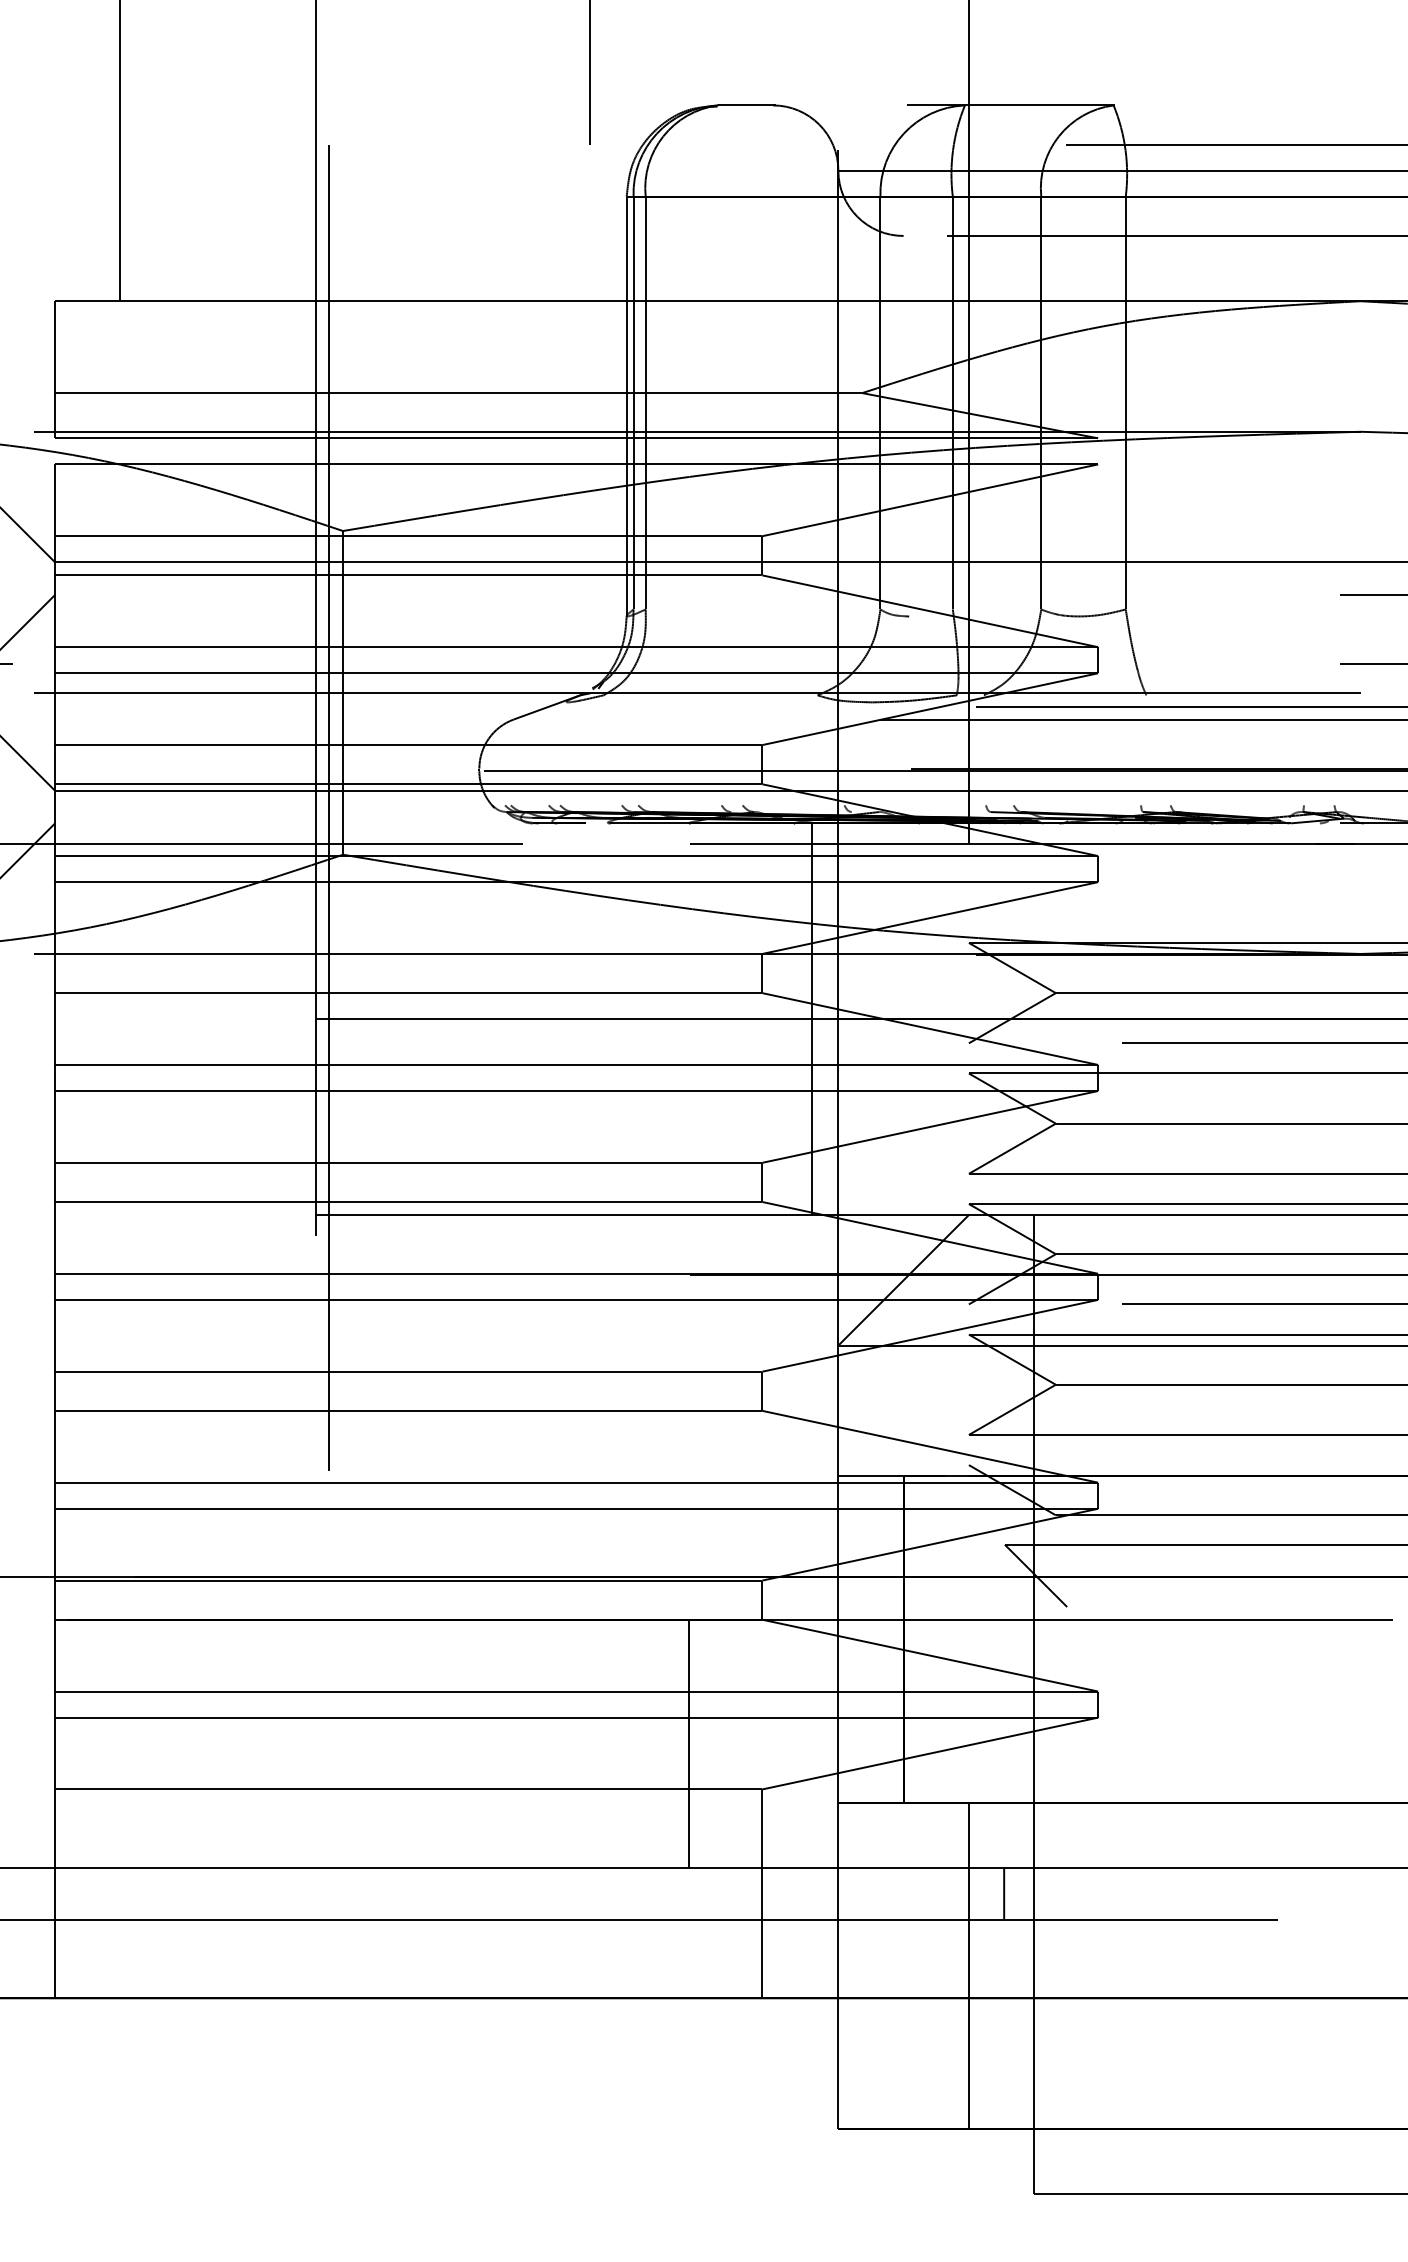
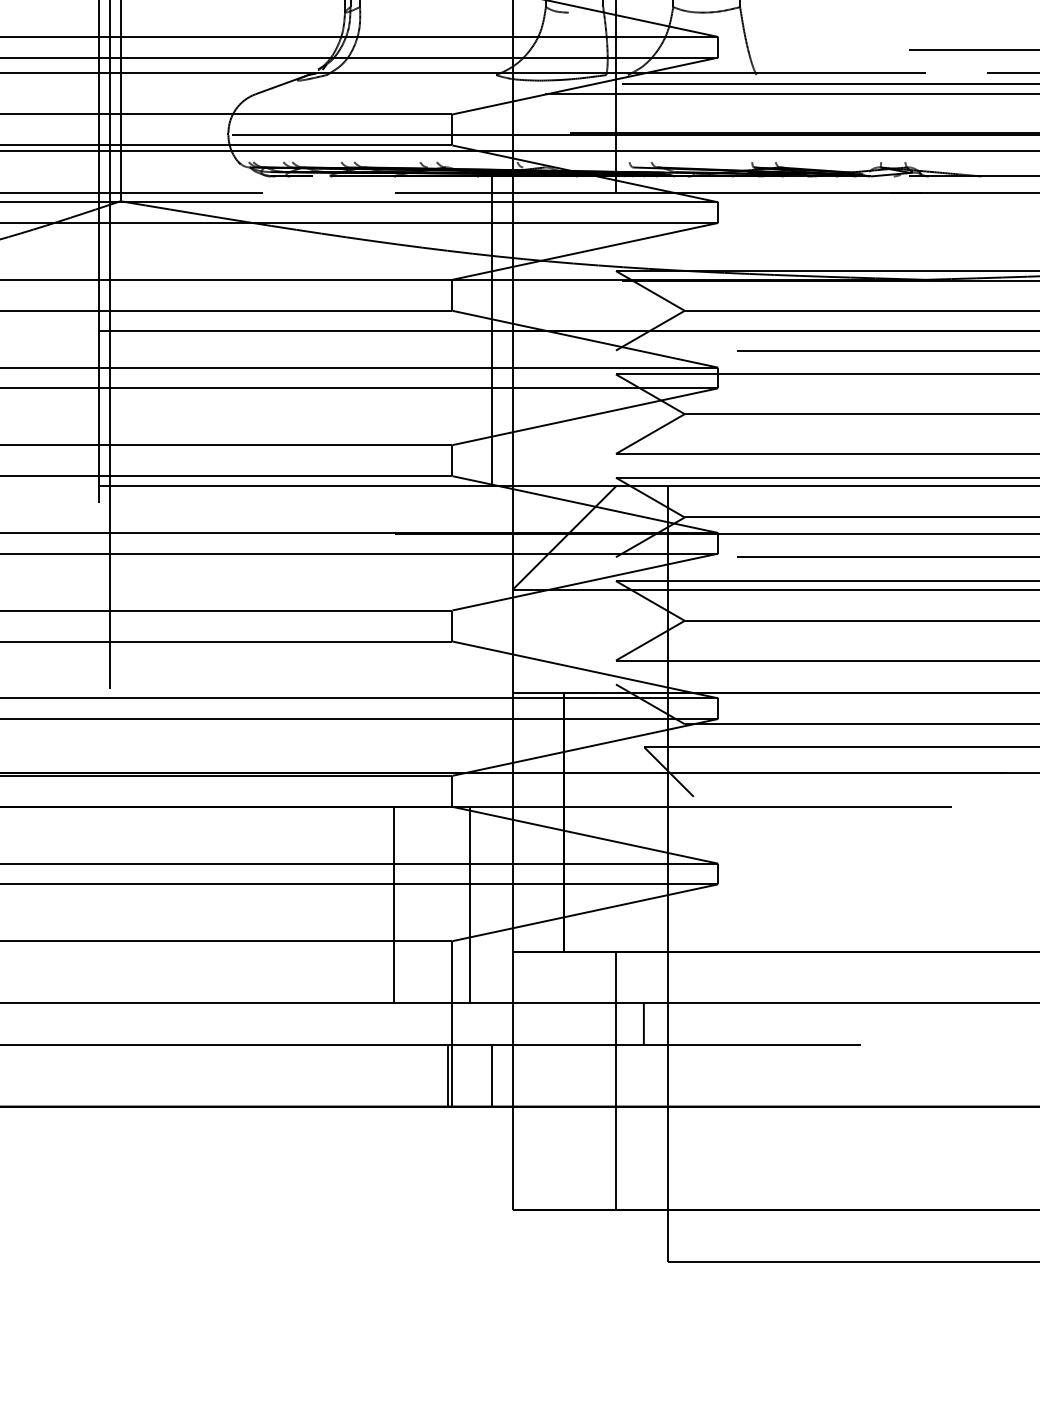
line: (784, 1743) -> (469, 904), added
line: (756, 1958) -> (447, 1075), added
line: (812, 1958) -> (492, 1075), added

